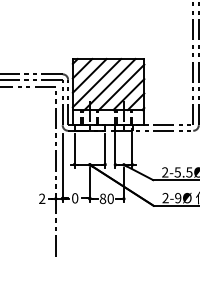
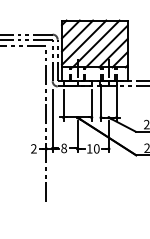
text: (75, 198) -> (64, 148), 0 -> 8
text: (102, 198) -> (89, 148), 80 -> 10

